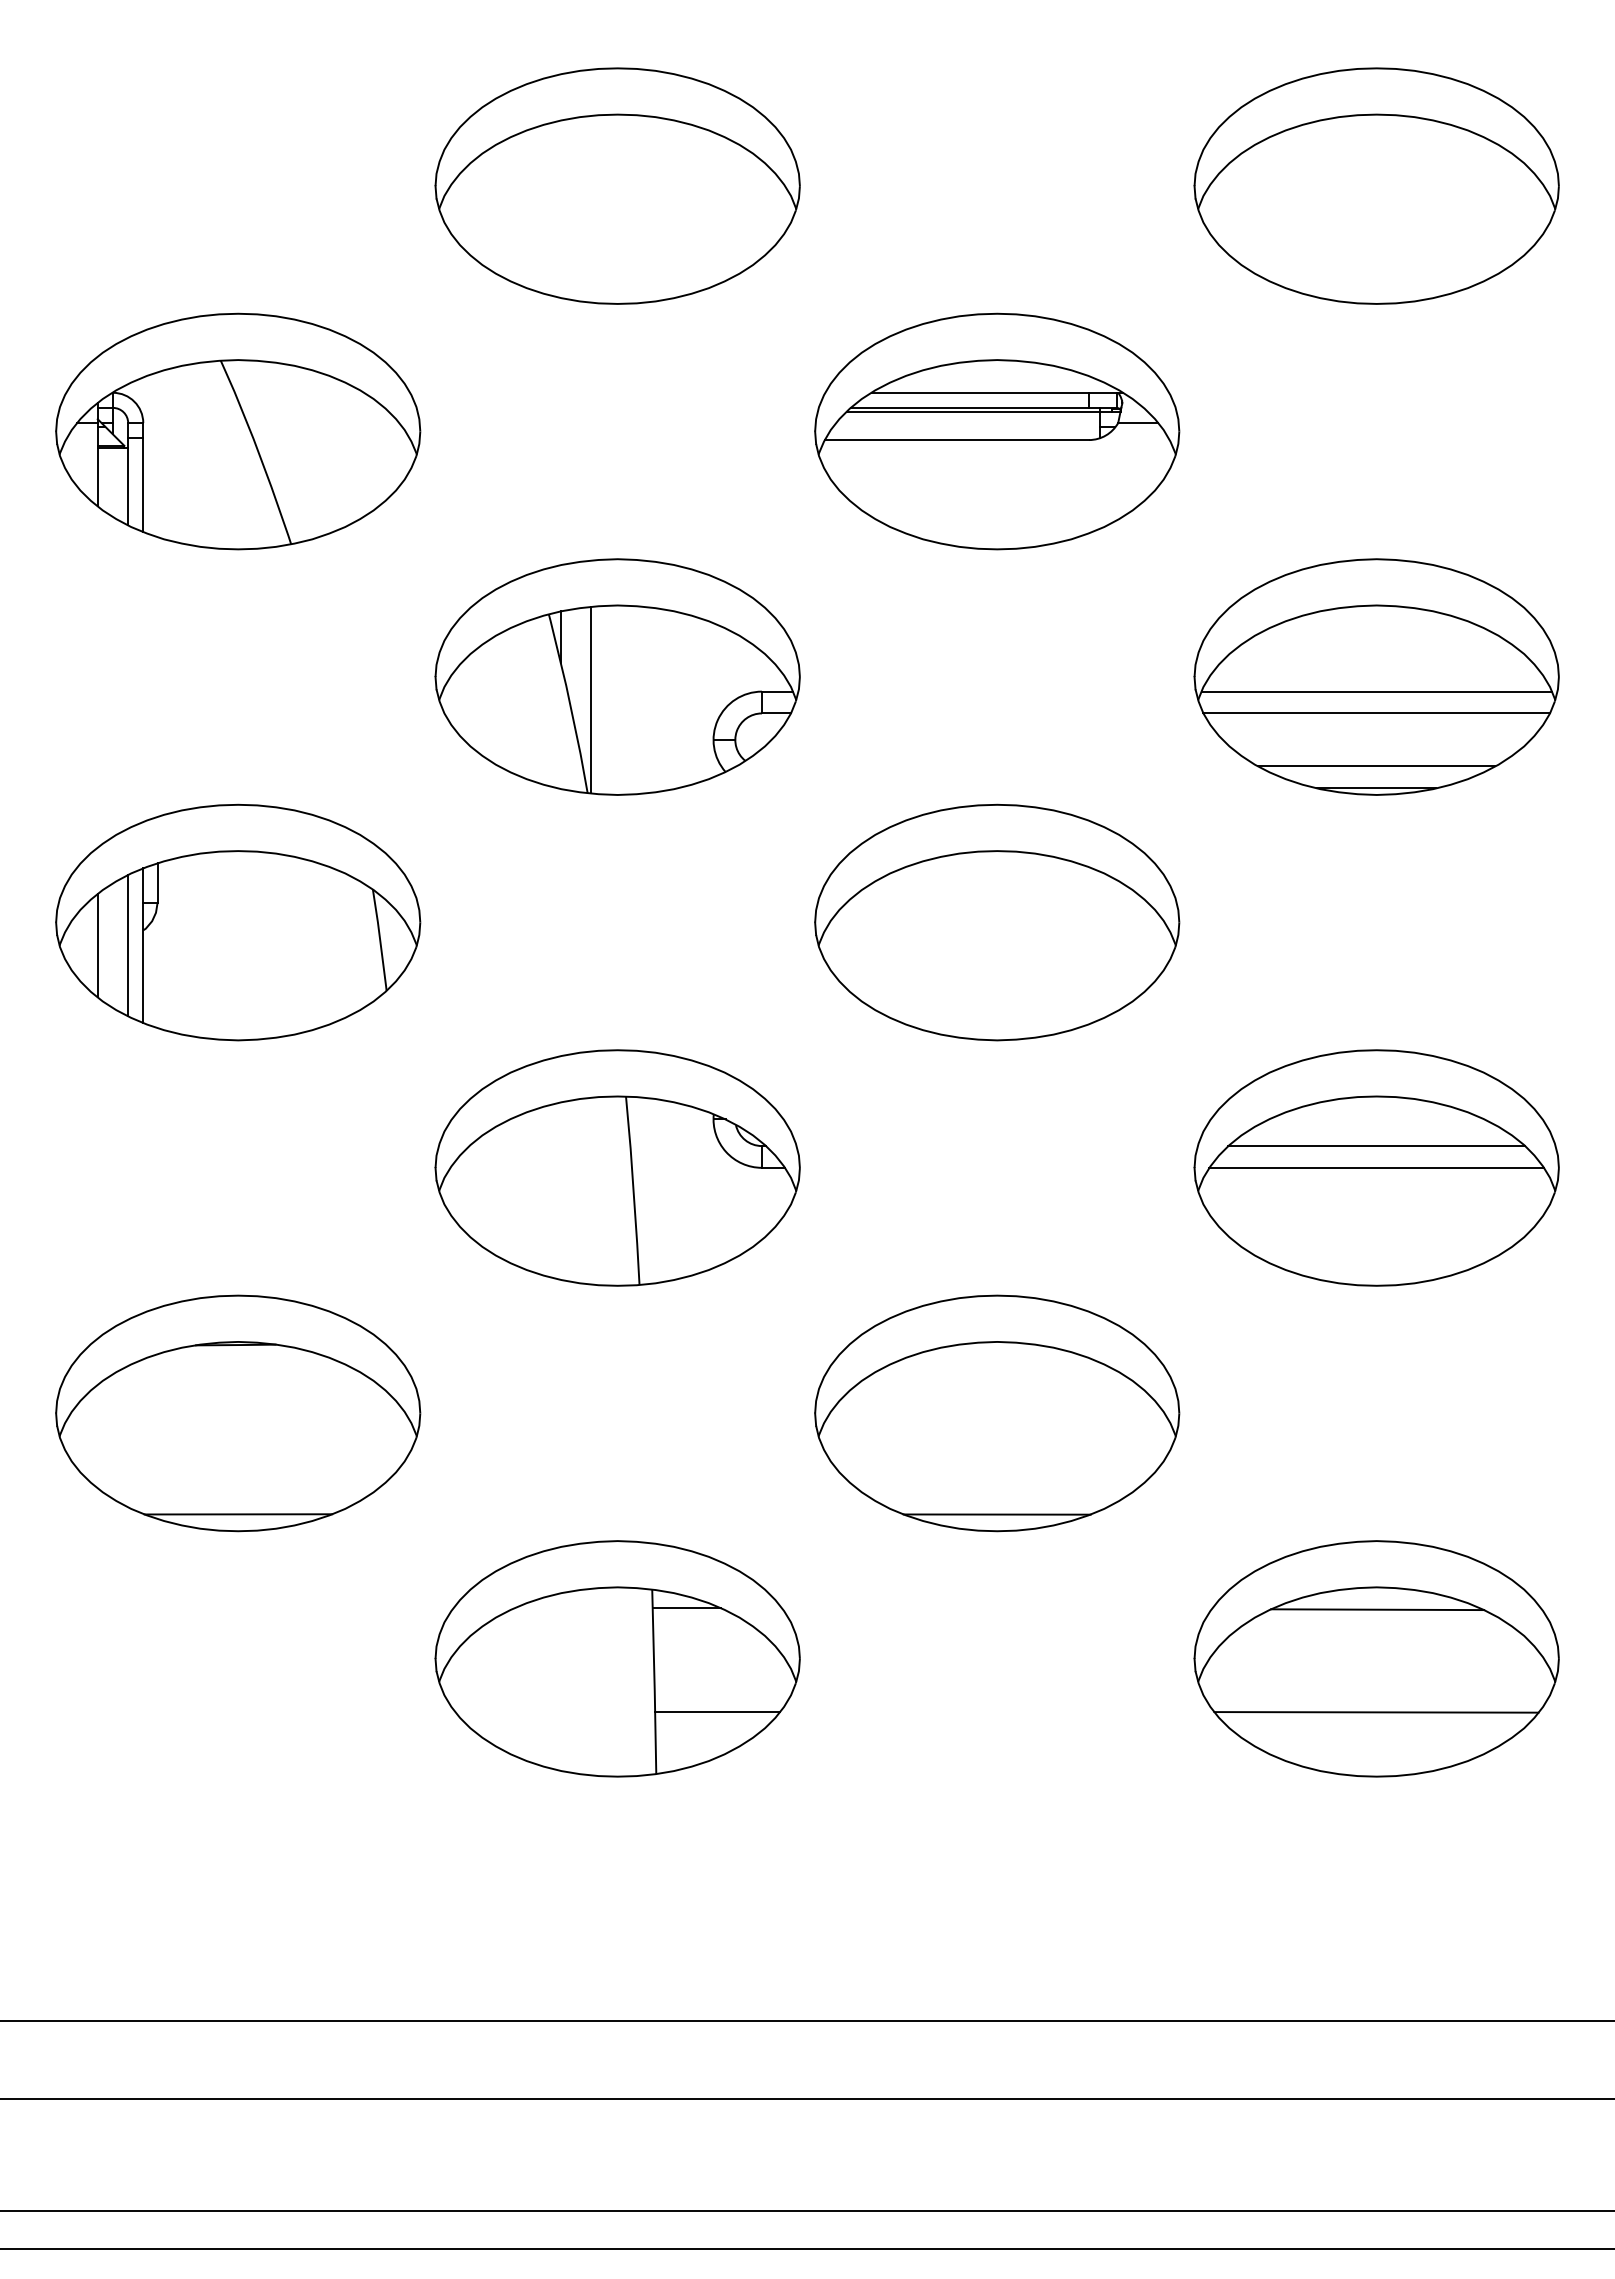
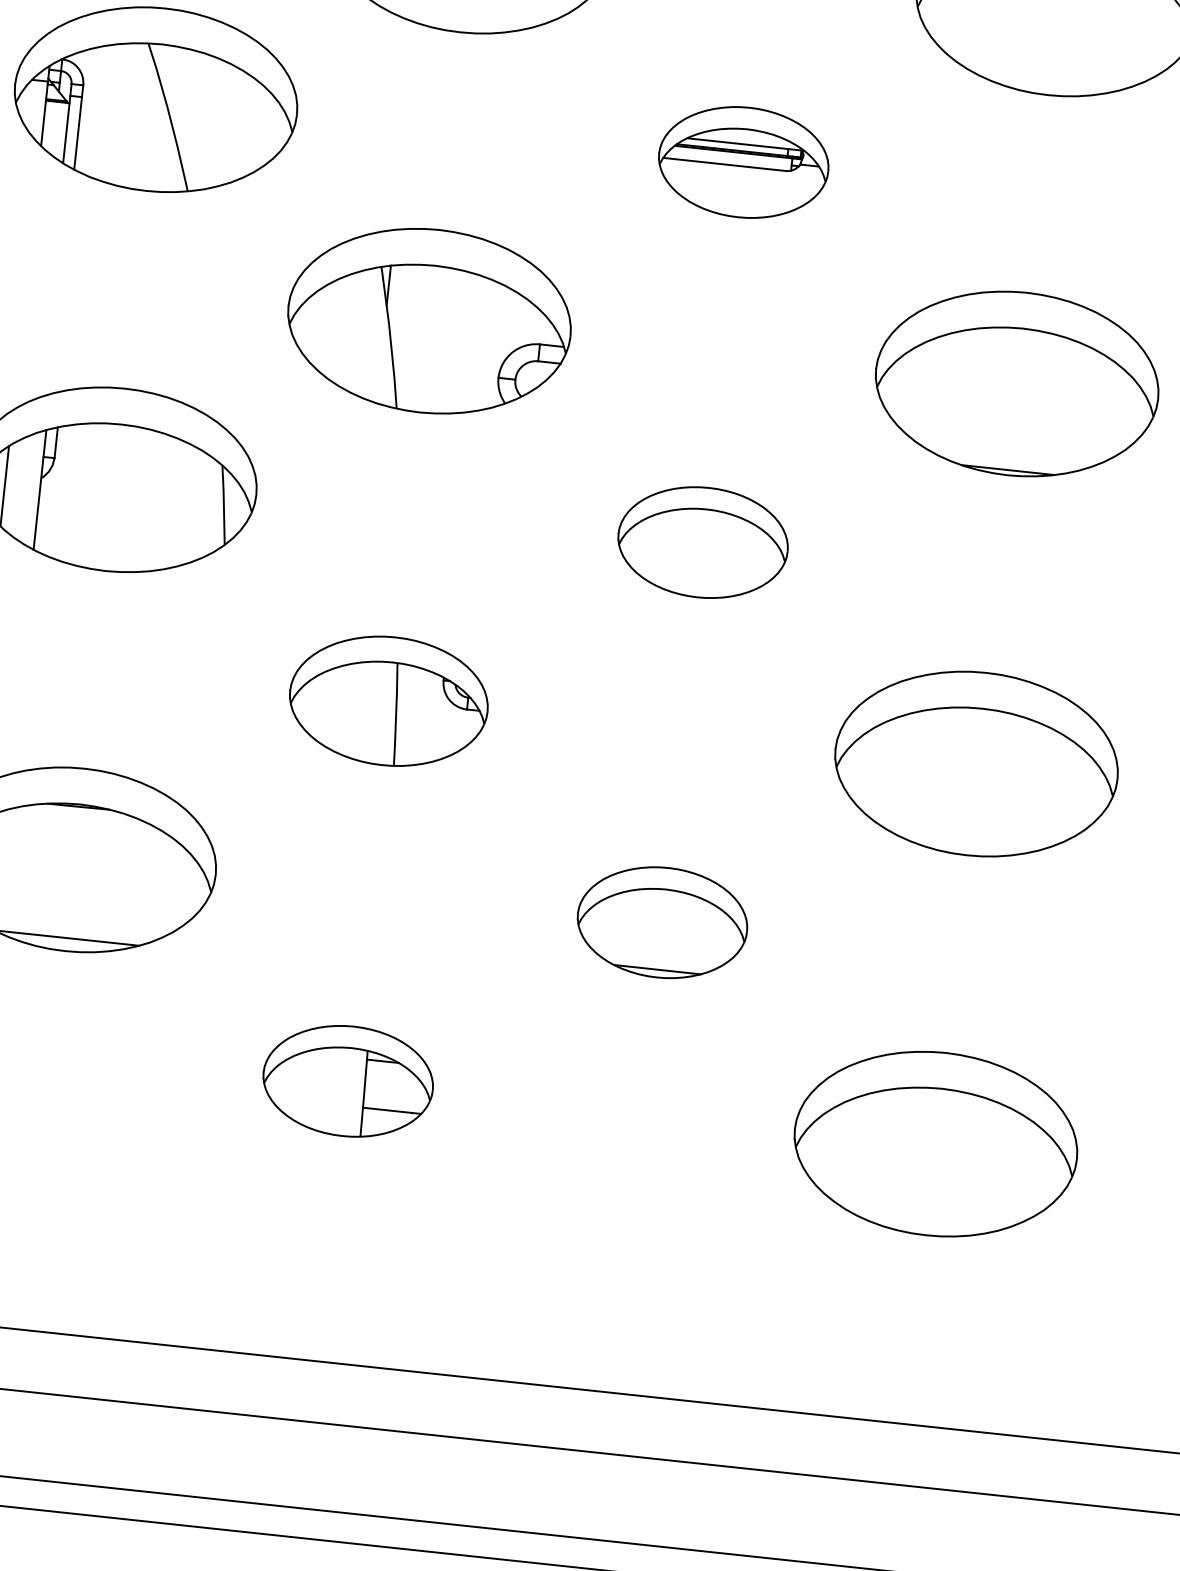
part: (997, 431) -> (743, 162), size x0.6
line: (1376, 691) -> (1015, 395), removed
line: (591, 700) -> (407, 337), removed
line: (1376, 713) -> (1013, 412), removed
line: (1376, 766) -> (1009, 453), removed
part: (997, 922) -> (703, 542), size x0.6
line: (128, 945) -> (28, 488), removed
line: (1376, 1146) -> (978, 747), removed
part: (617, 1167) -> (388, 700), size x0.7
line: (1376, 1167) -> (976, 763), removed
part: (997, 1413) -> (662, 922), size x0.6
line: (1377, 1609) -> (940, 1105), removed
part: (617, 1658) -> (348, 1080), size x0.6
line: (1376, 1712) -> (931, 1185), removed

